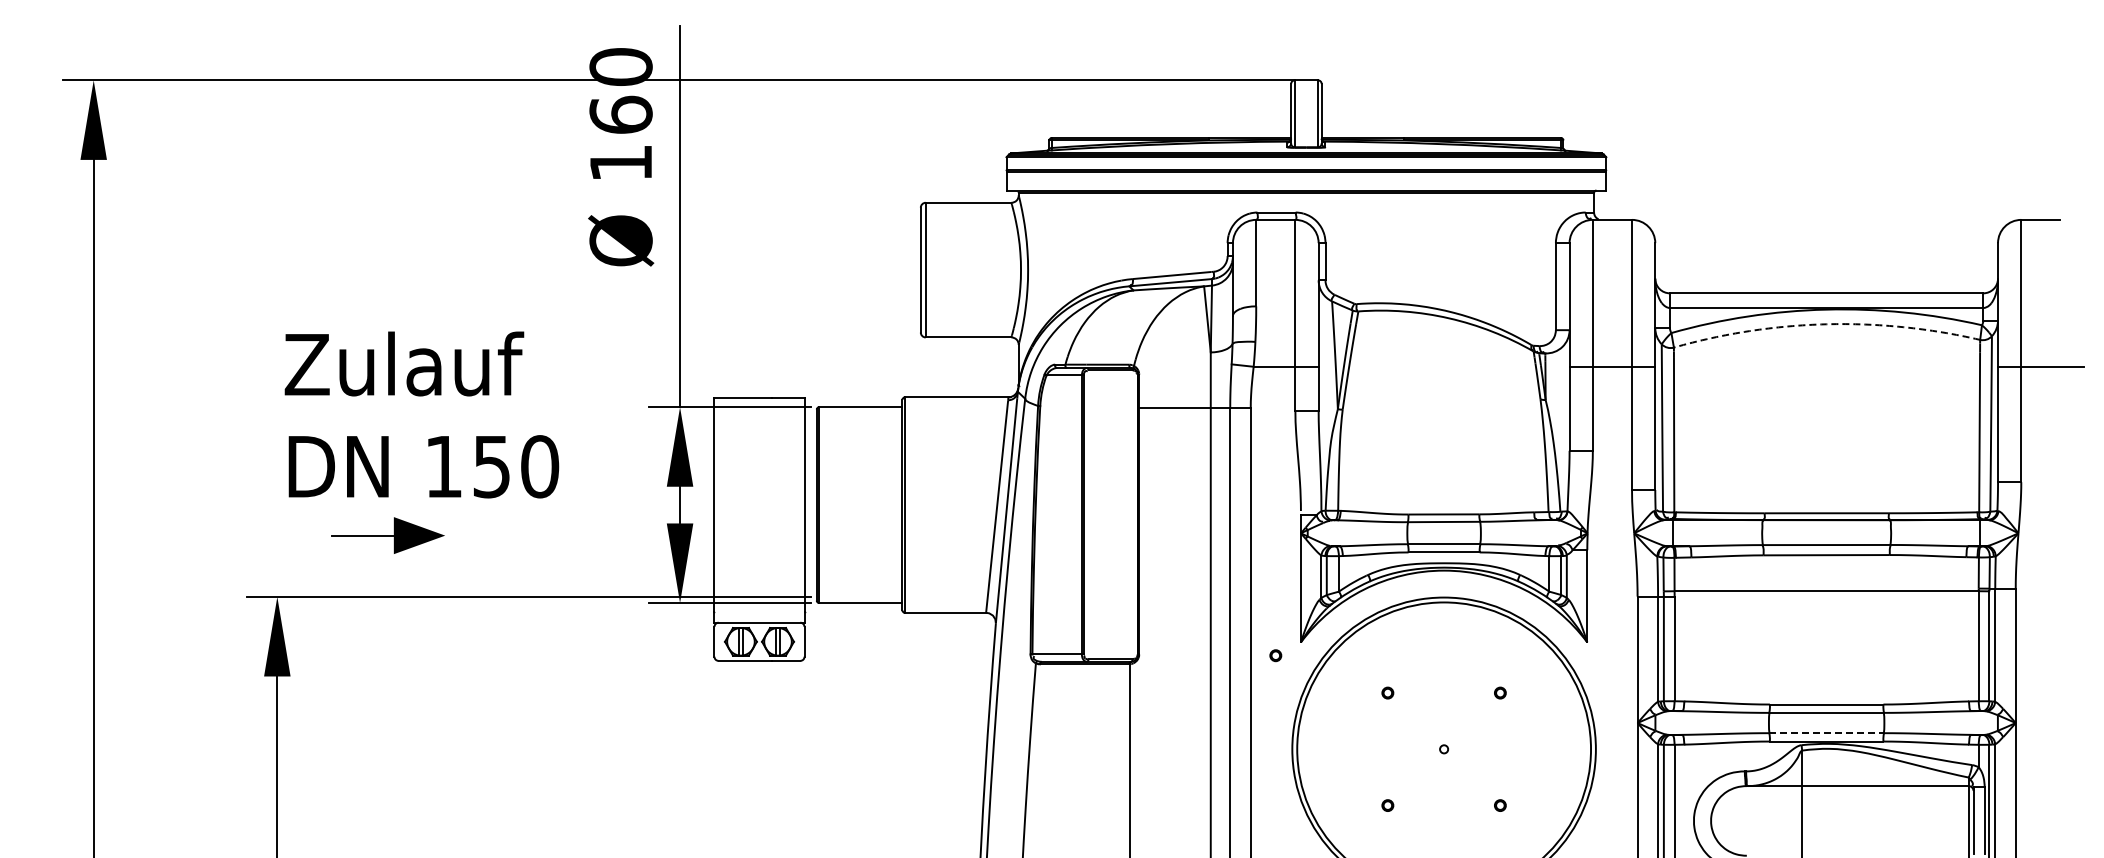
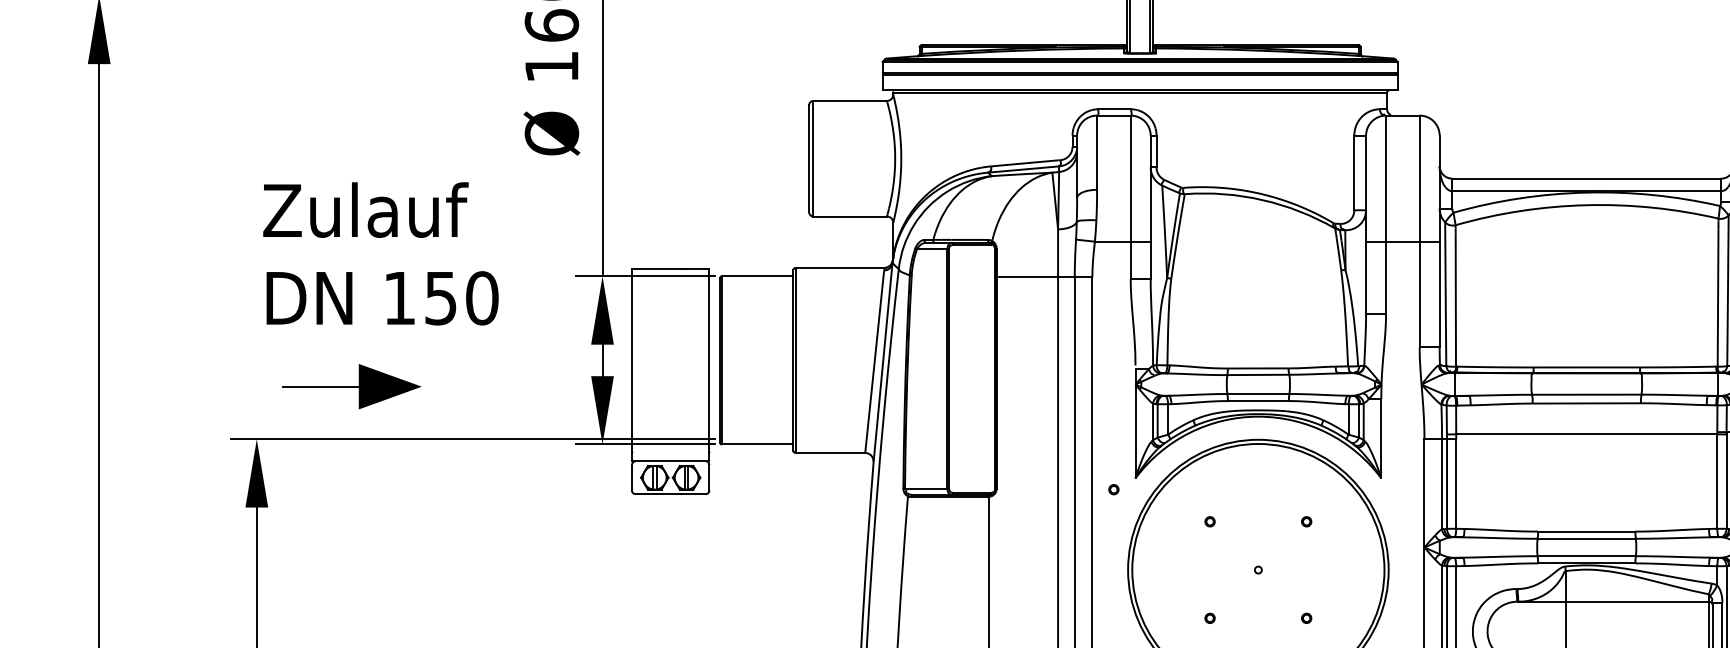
arc: (1826, 324) -> (1586, 205), dashed -> solid
text: (421, 414) -> (380, 253), moved
part: (388, 535) -> (352, 386), size x1.43
line: (1827, 733) -> (1587, 556), dashed -> solid

